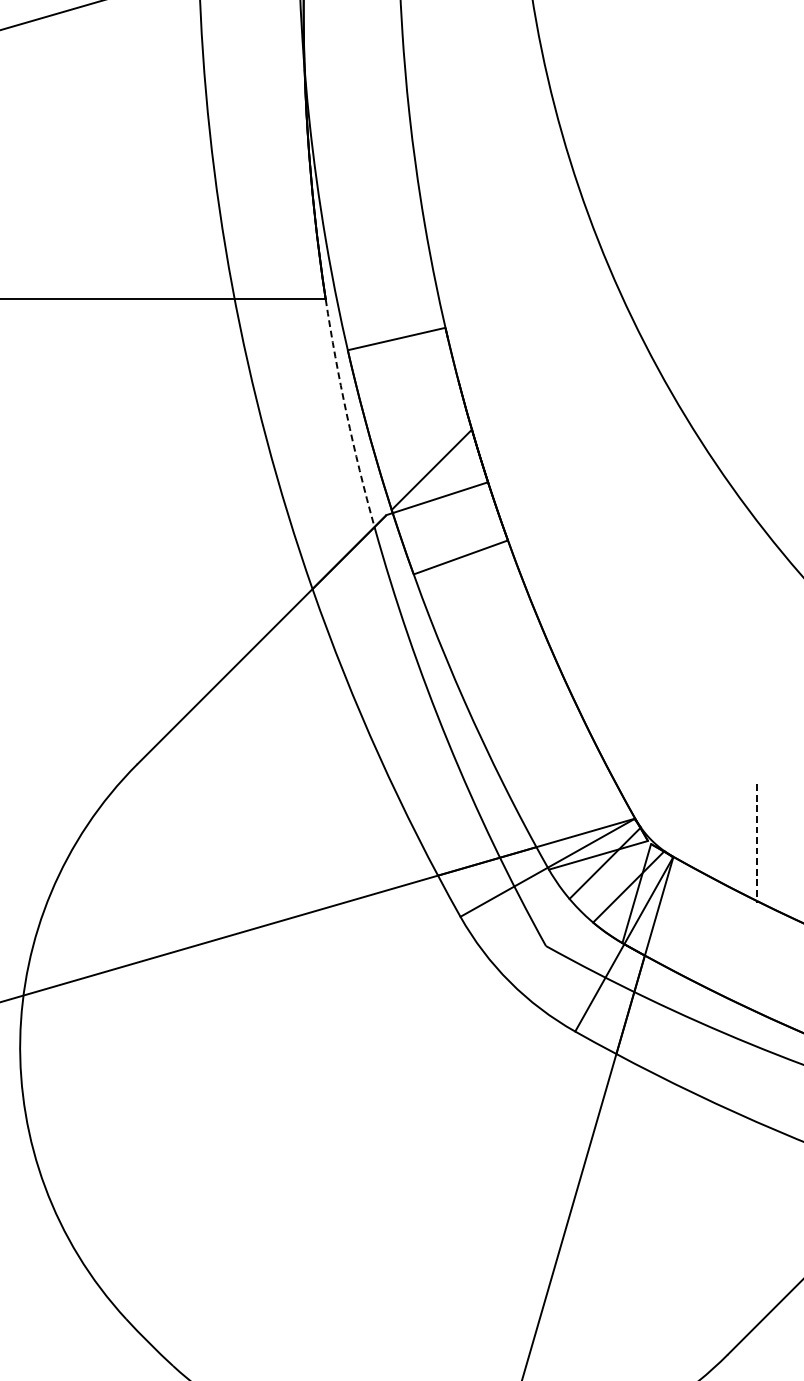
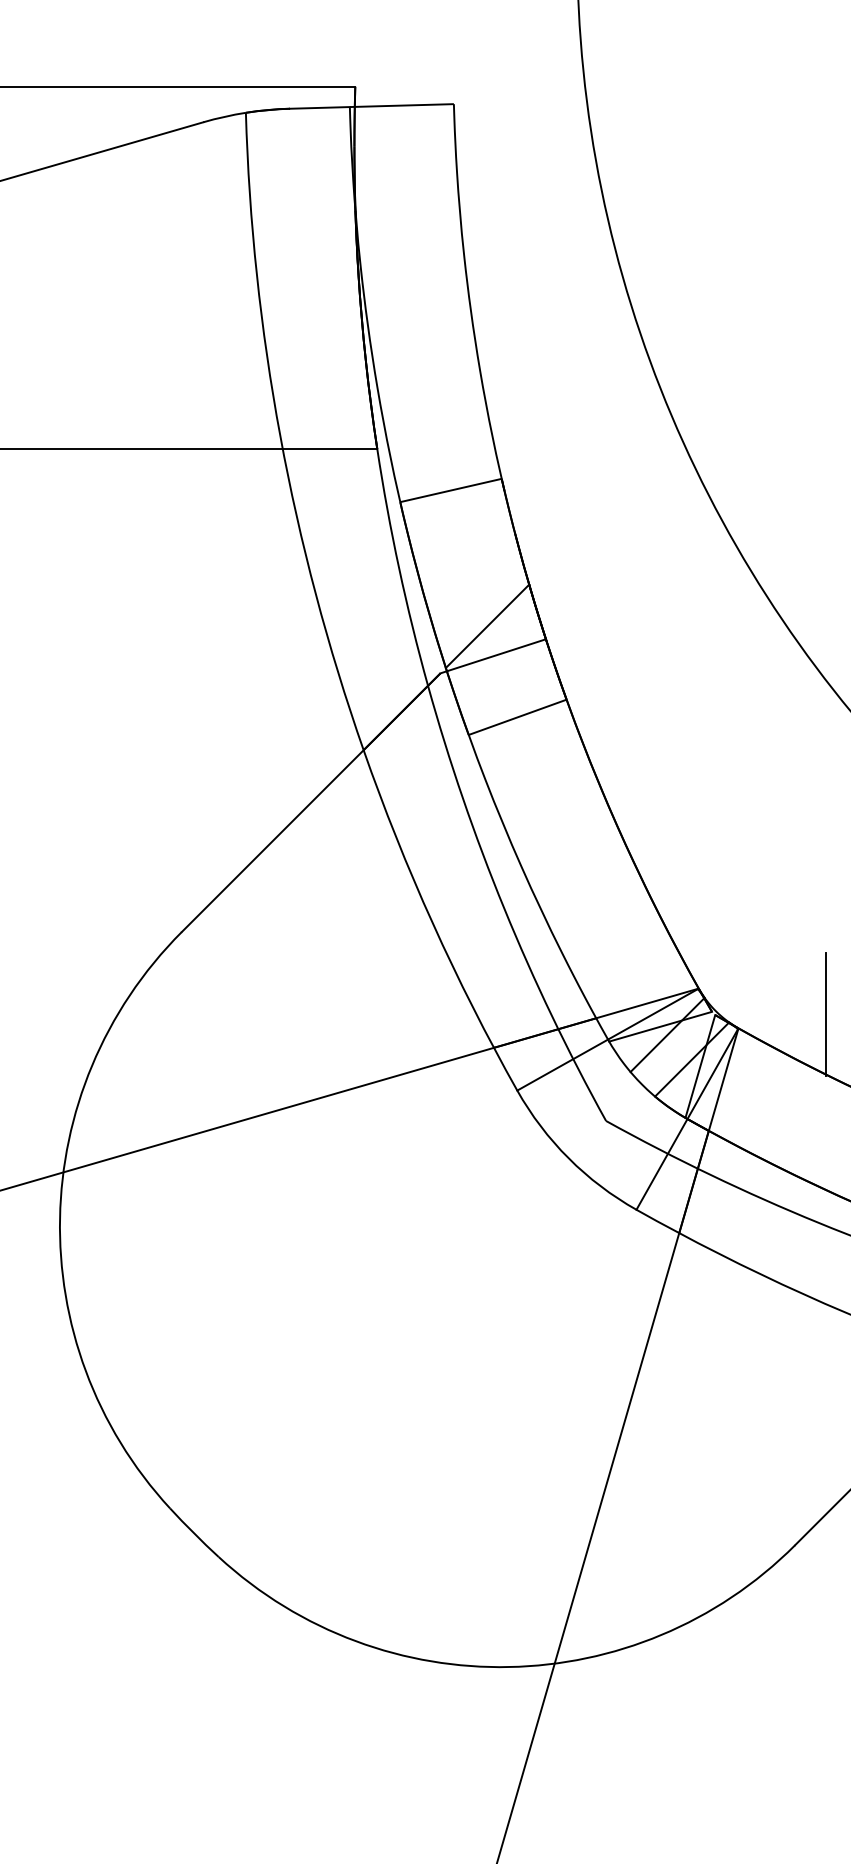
arc: (347, 414) -> (399, 568), dashed -> solid
line: (757, 843) -> (825, 1014), dashed -> solid

